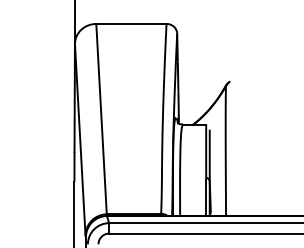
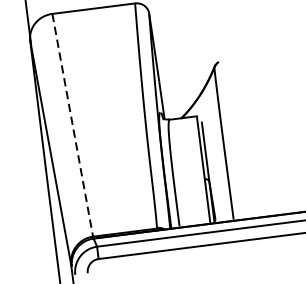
line: (101, 119) -> (72, 125), solid -> dashed

